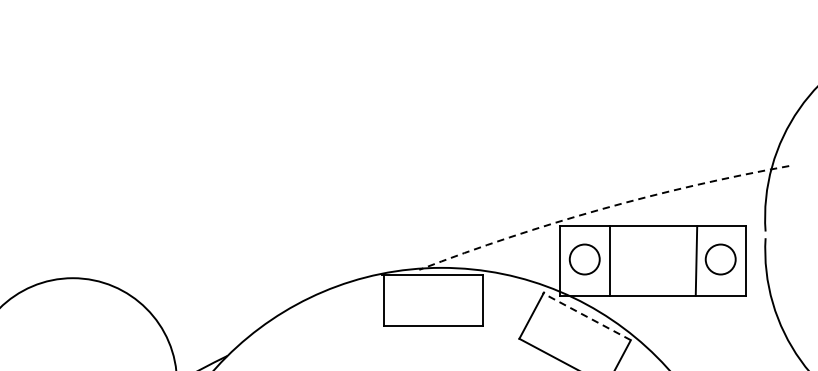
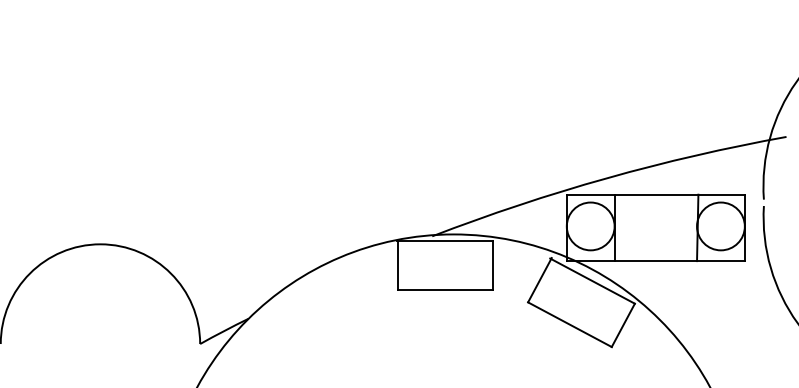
arc: (602, 209) -> (607, 178), dashed -> solid
circle: (584, 259) -> (590, 226), size x1.67
circle: (720, 259) -> (720, 226), size x1.67
line: (586, 317) -> (592, 281), dashed -> solid

